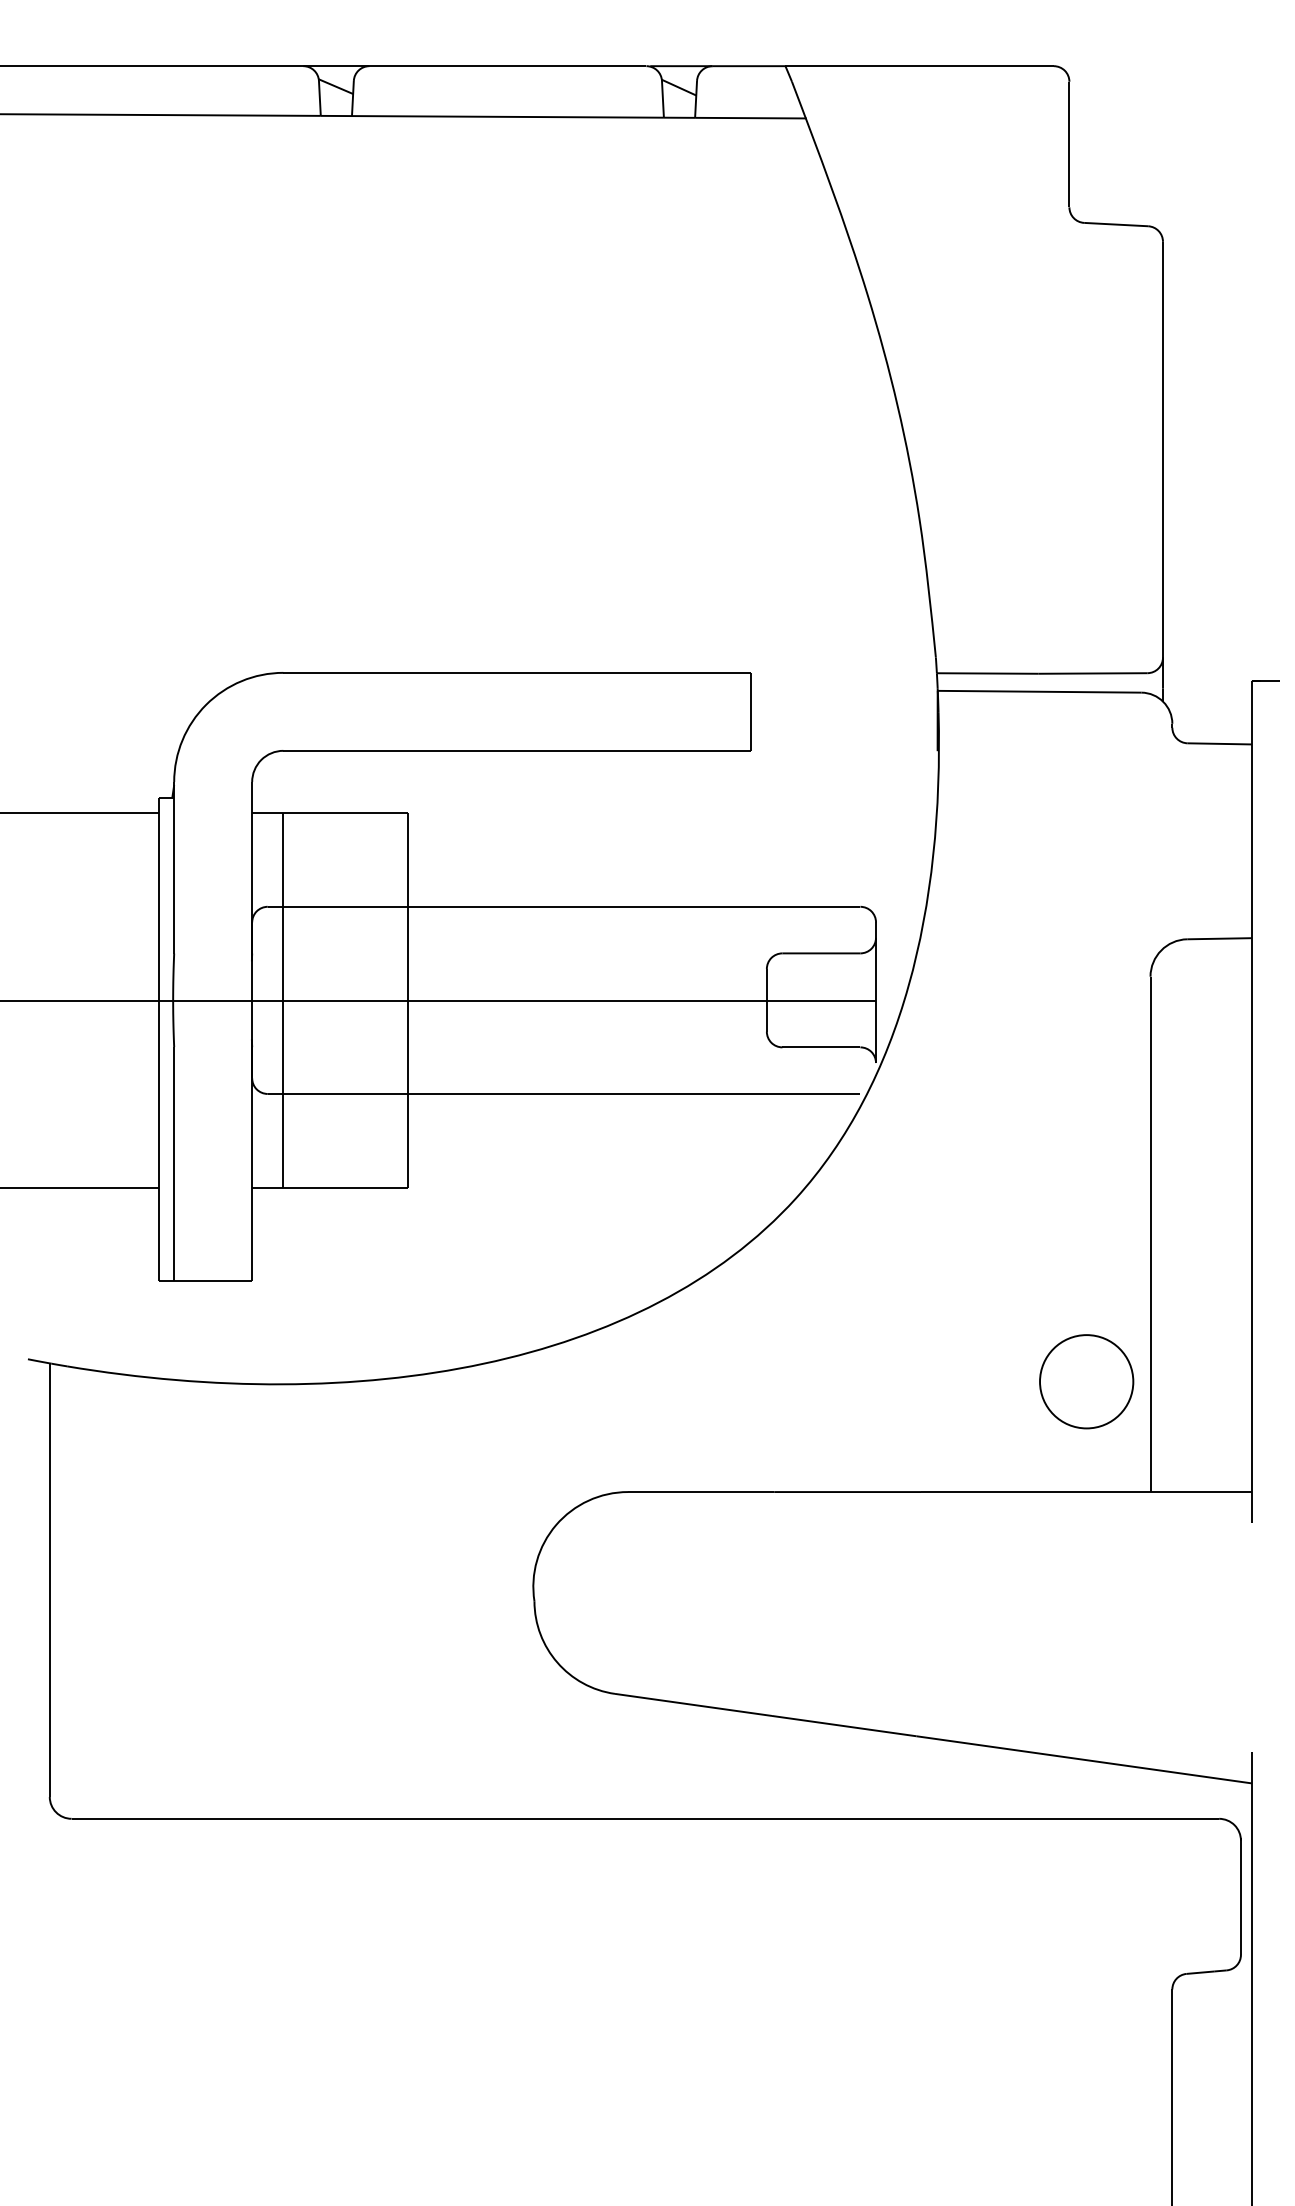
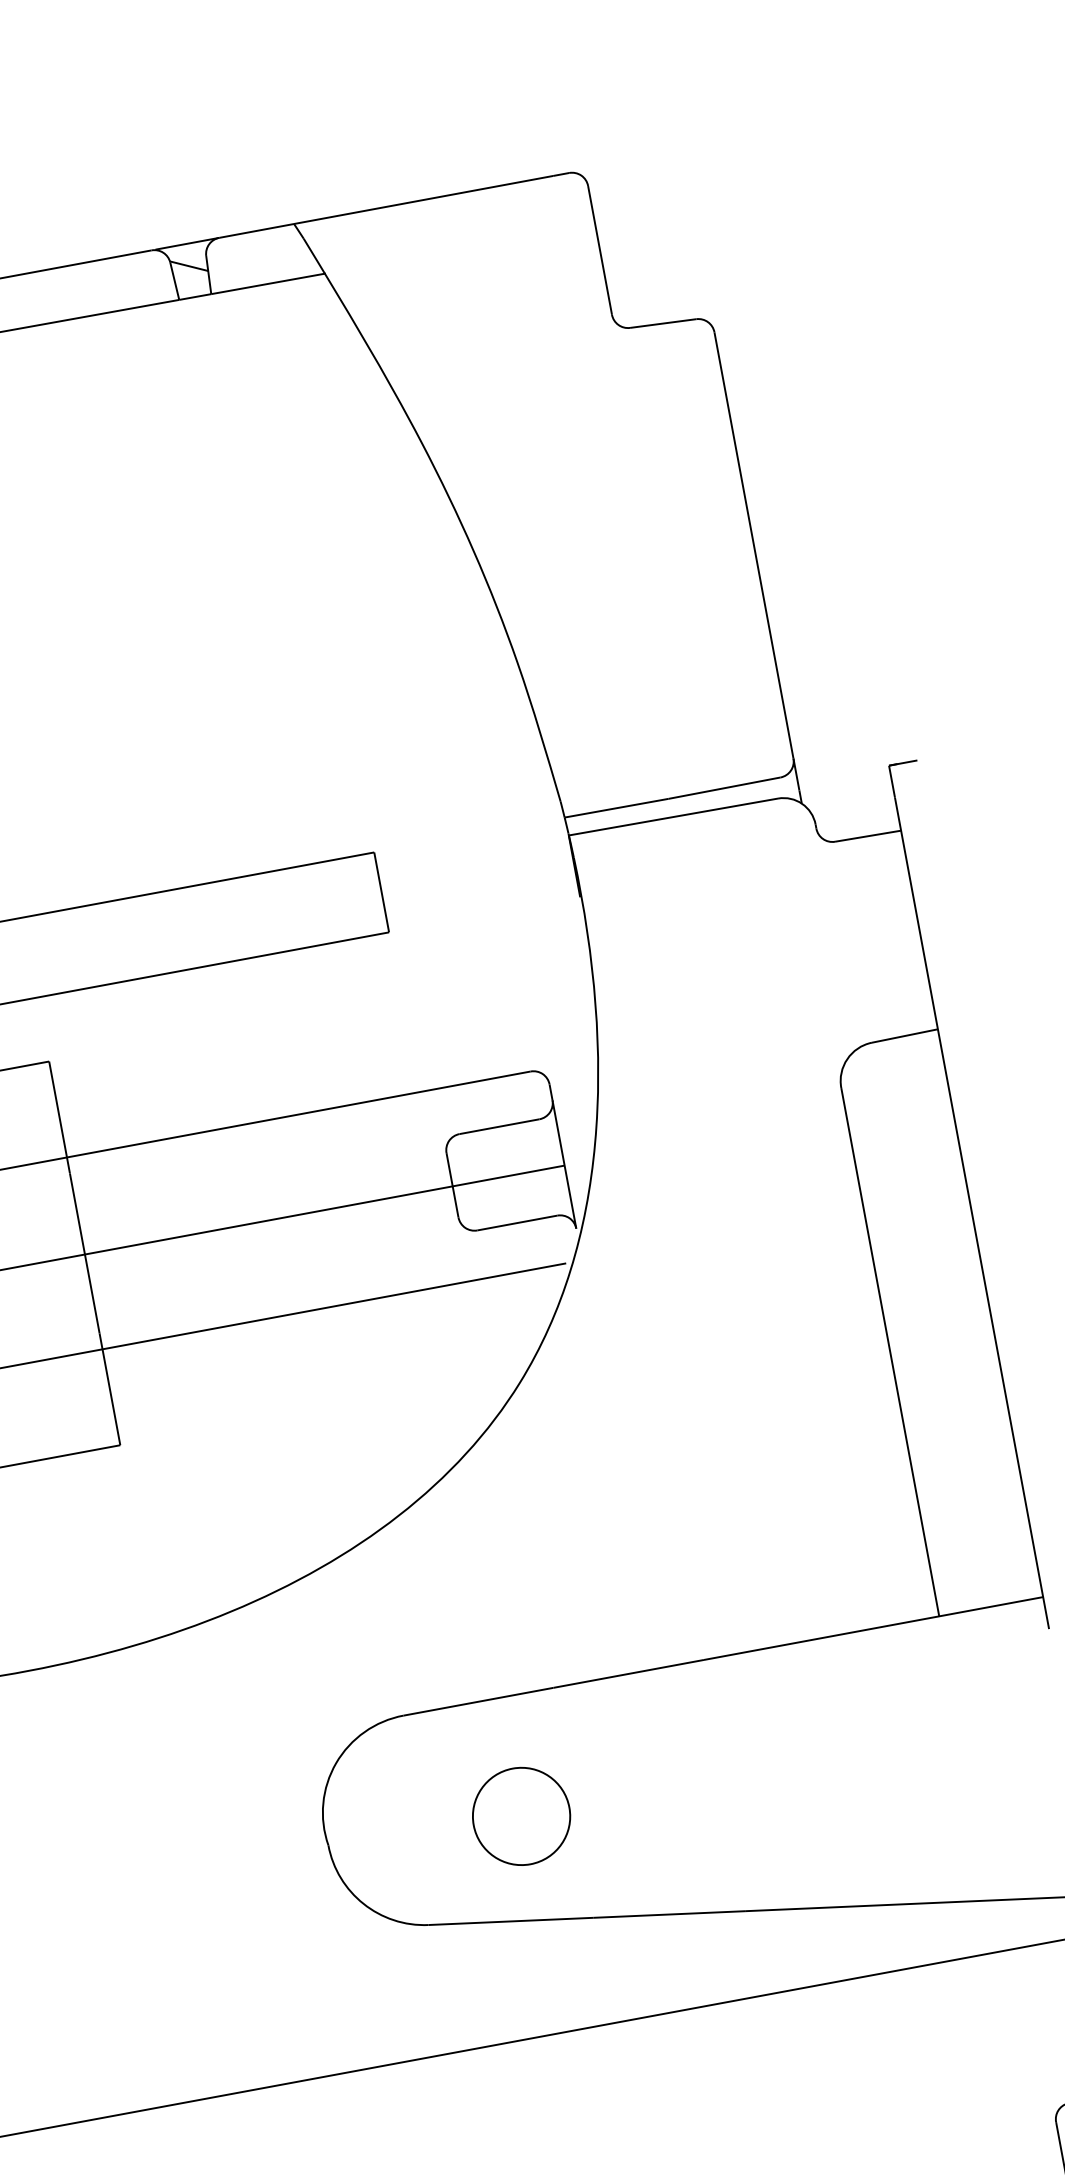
part: (1086, 1381) -> (521, 1816), moved

